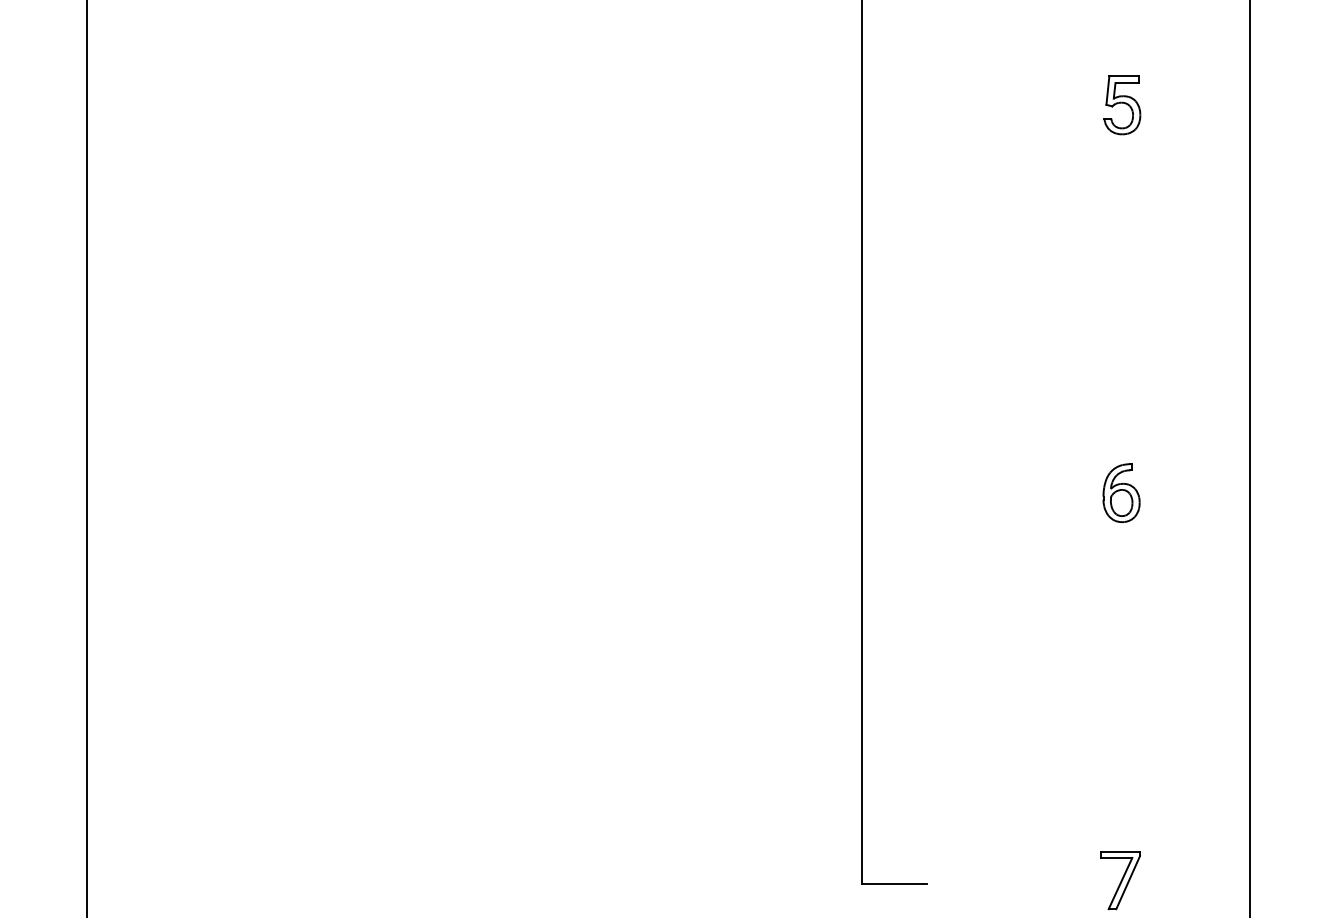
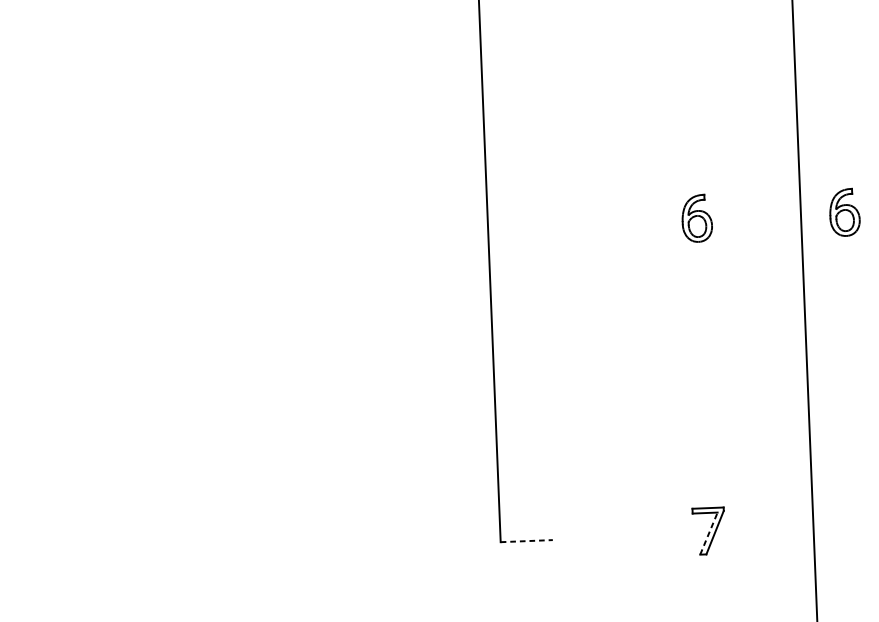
part: (1304, 492) -> (844, 212), added
line: (895, 883) -> (527, 540), solid -> dashed
line: (1120, 883) -> (708, 533), solid -> dashed

